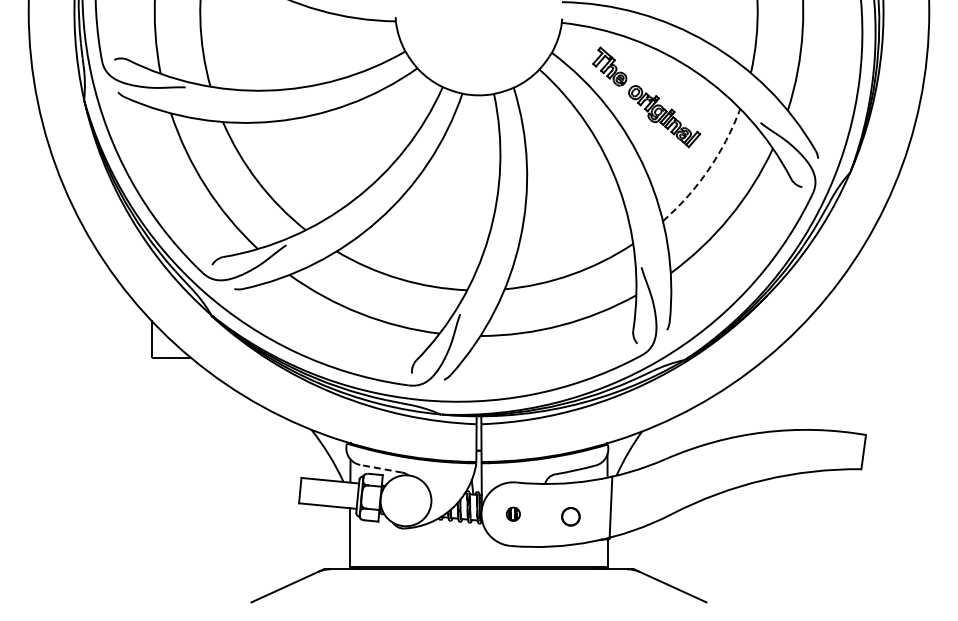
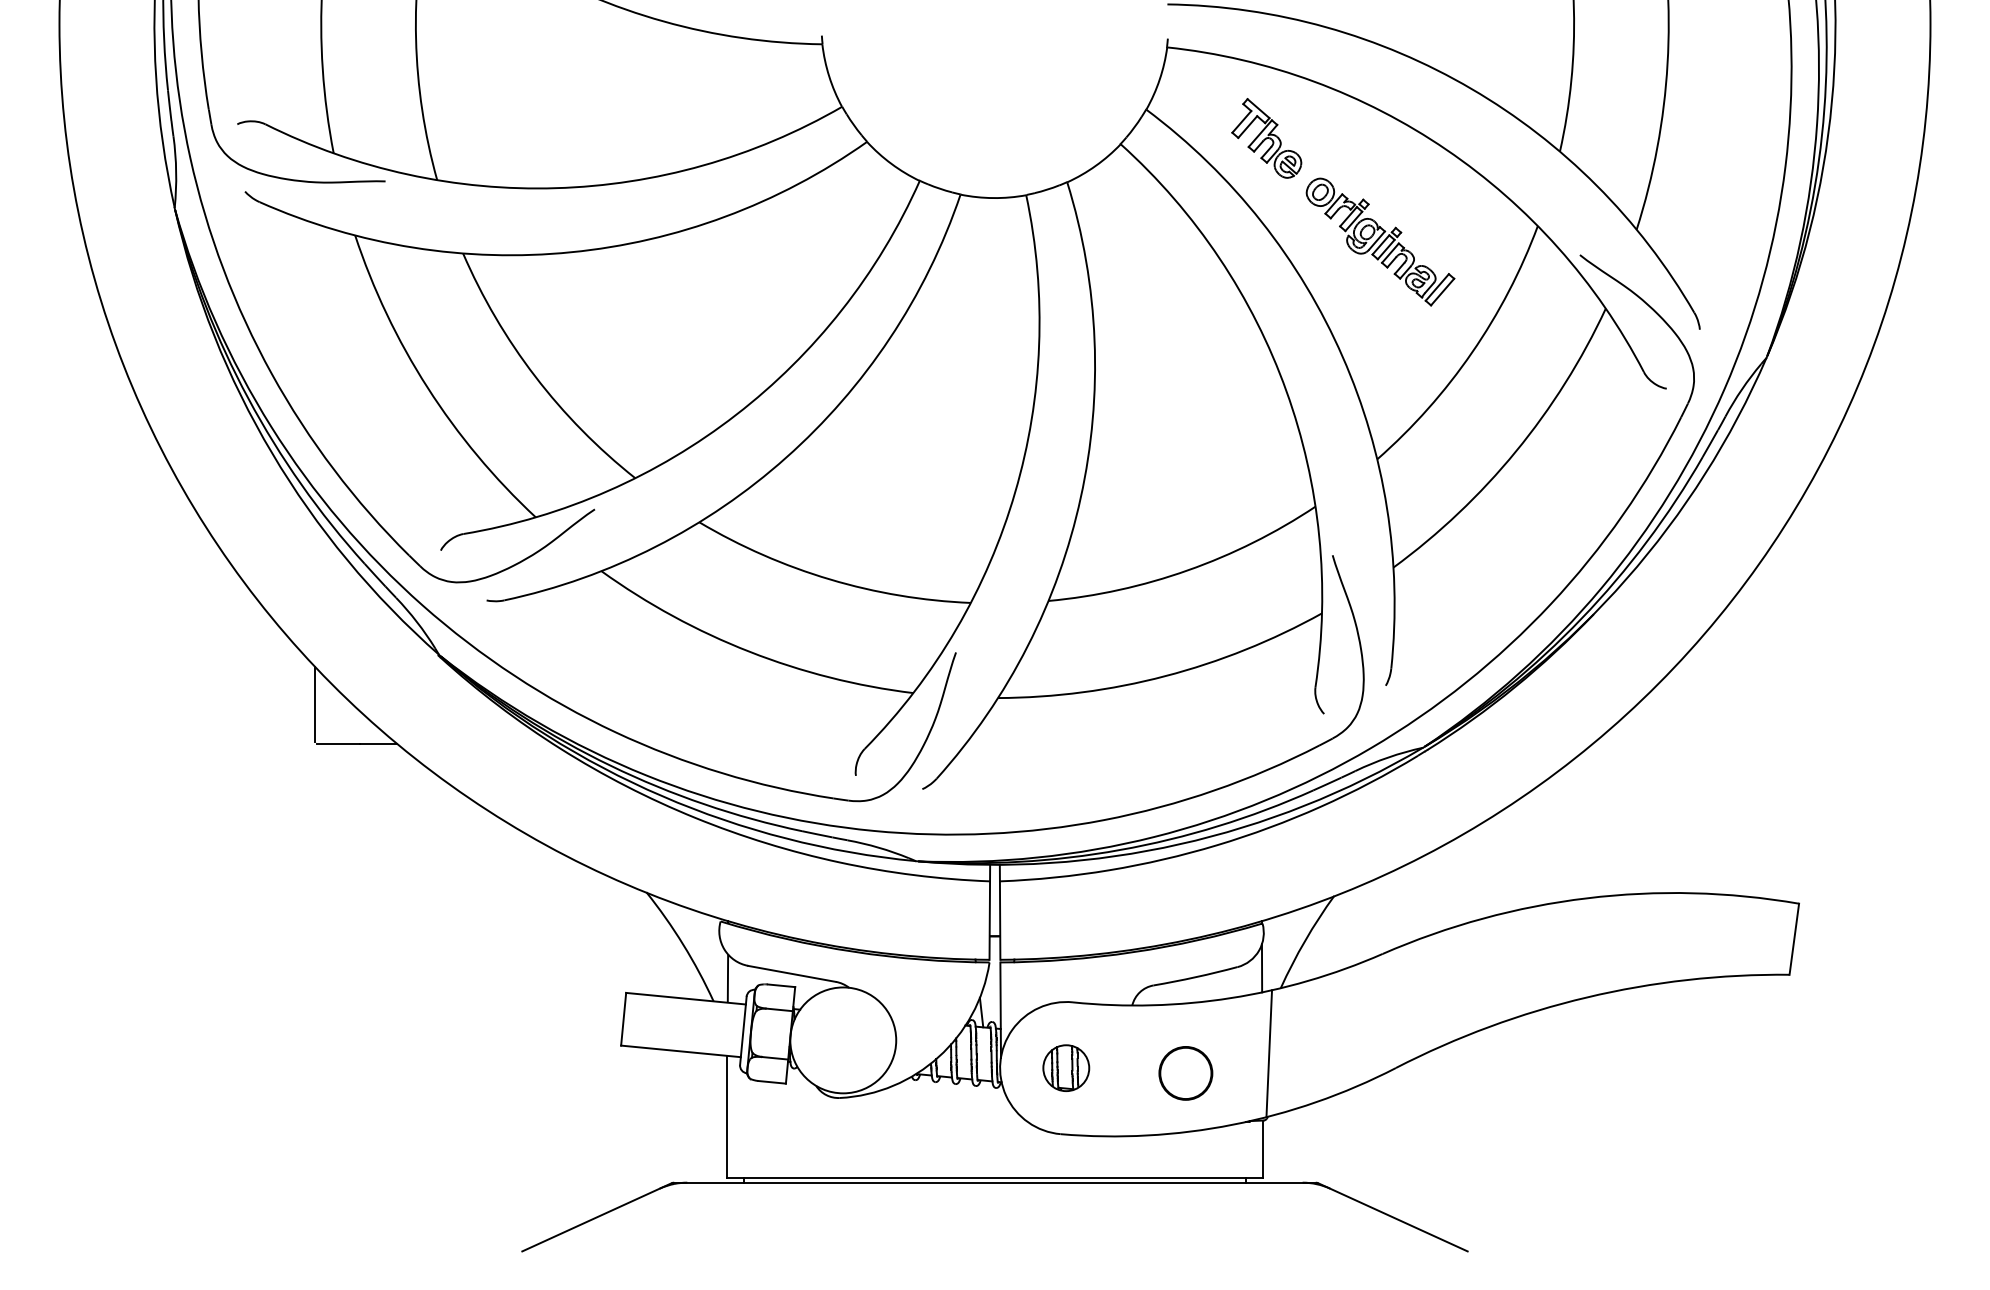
arc: (708, 169) -> (1471, 352), dashed -> solid
line: (380, 468) -> (790, 973), dashed -> solid
part: (513, 514) -> (1066, 1068), size x1.67
circle: (570, 516) -> (1185, 1073), size x1.43

